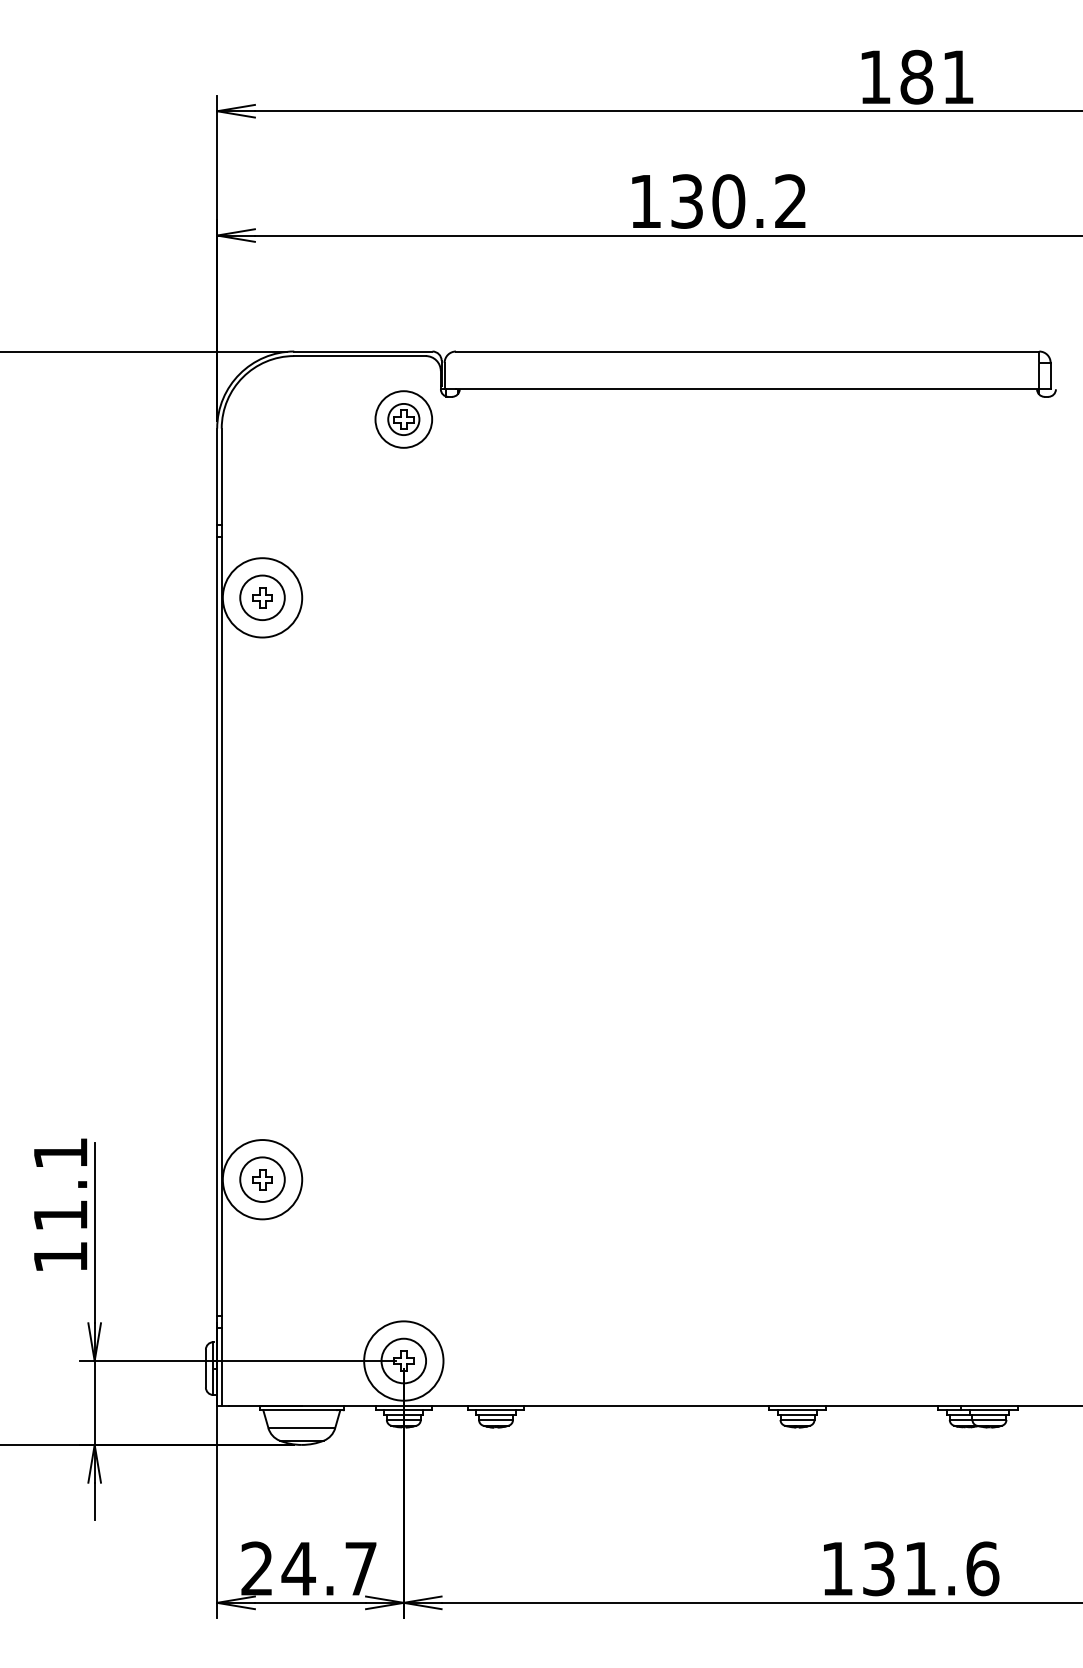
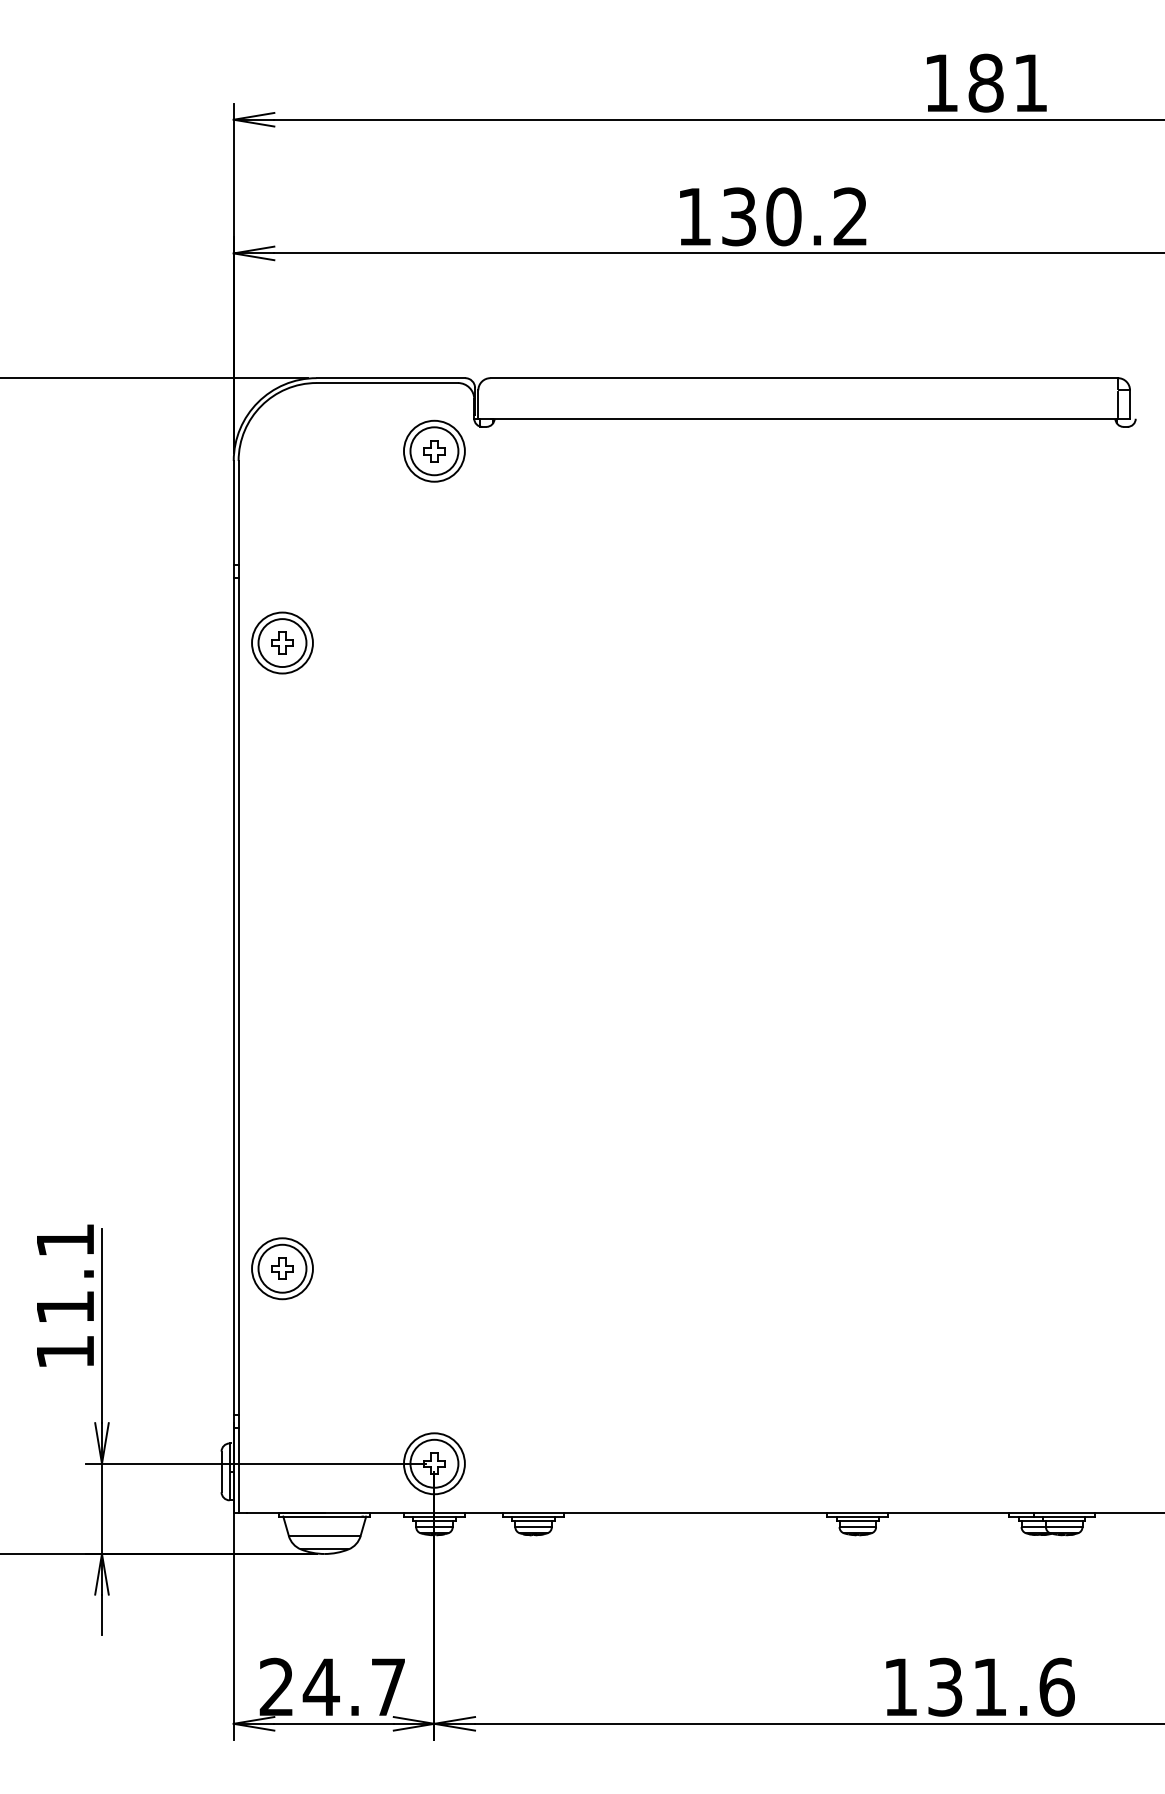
circle: (403, 419) -> (434, 451), size x1.43
circle: (262, 597) -> (282, 642), size x0.71
circle: (262, 1179) -> (282, 1268), size x0.71
circle: (403, 1360) -> (434, 1463), size x0.71

